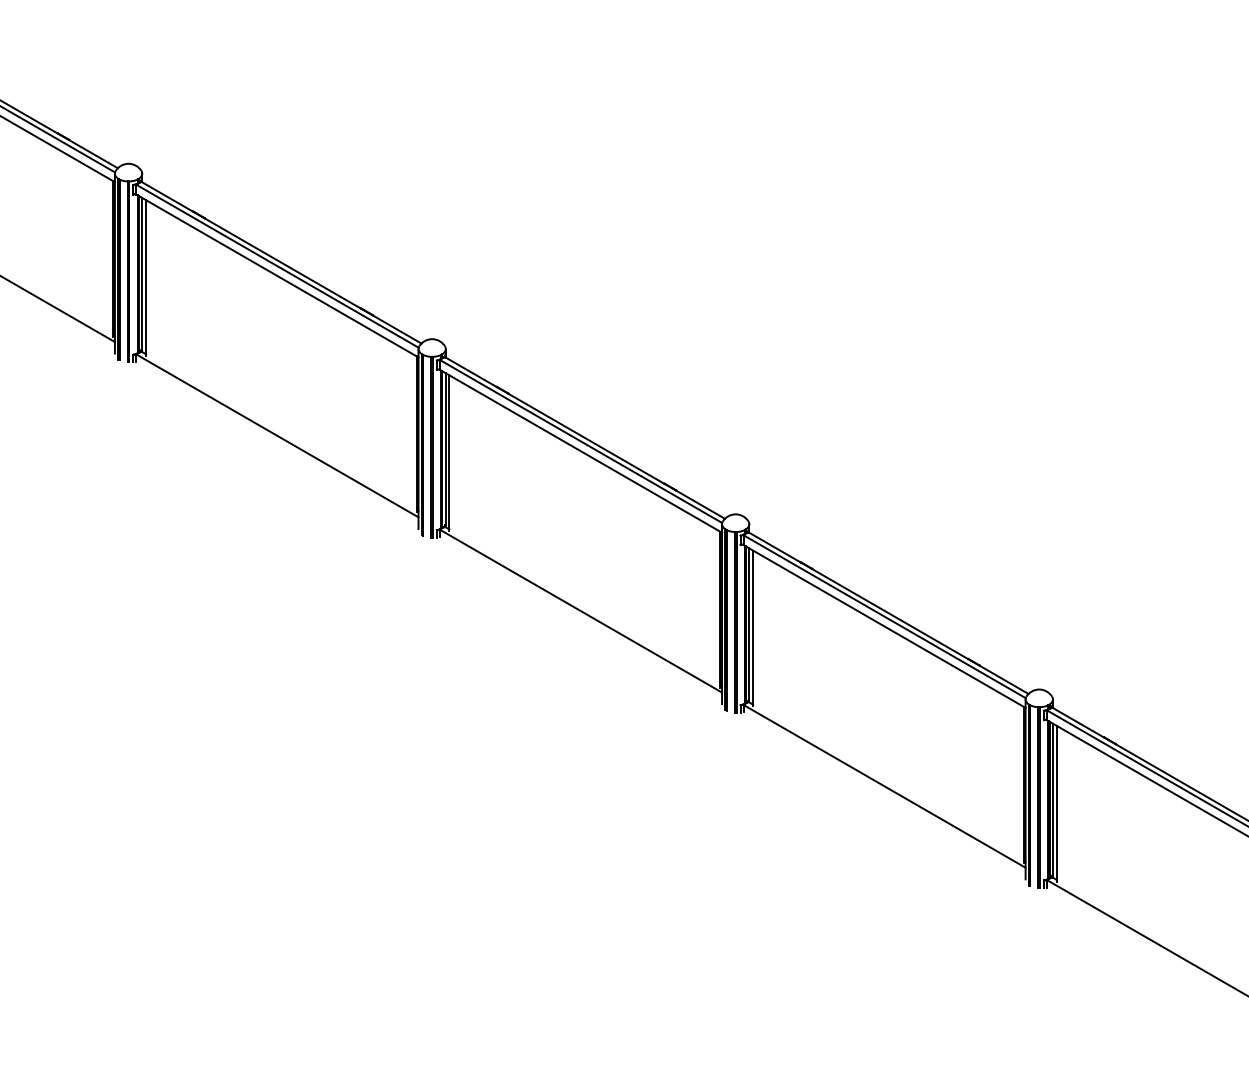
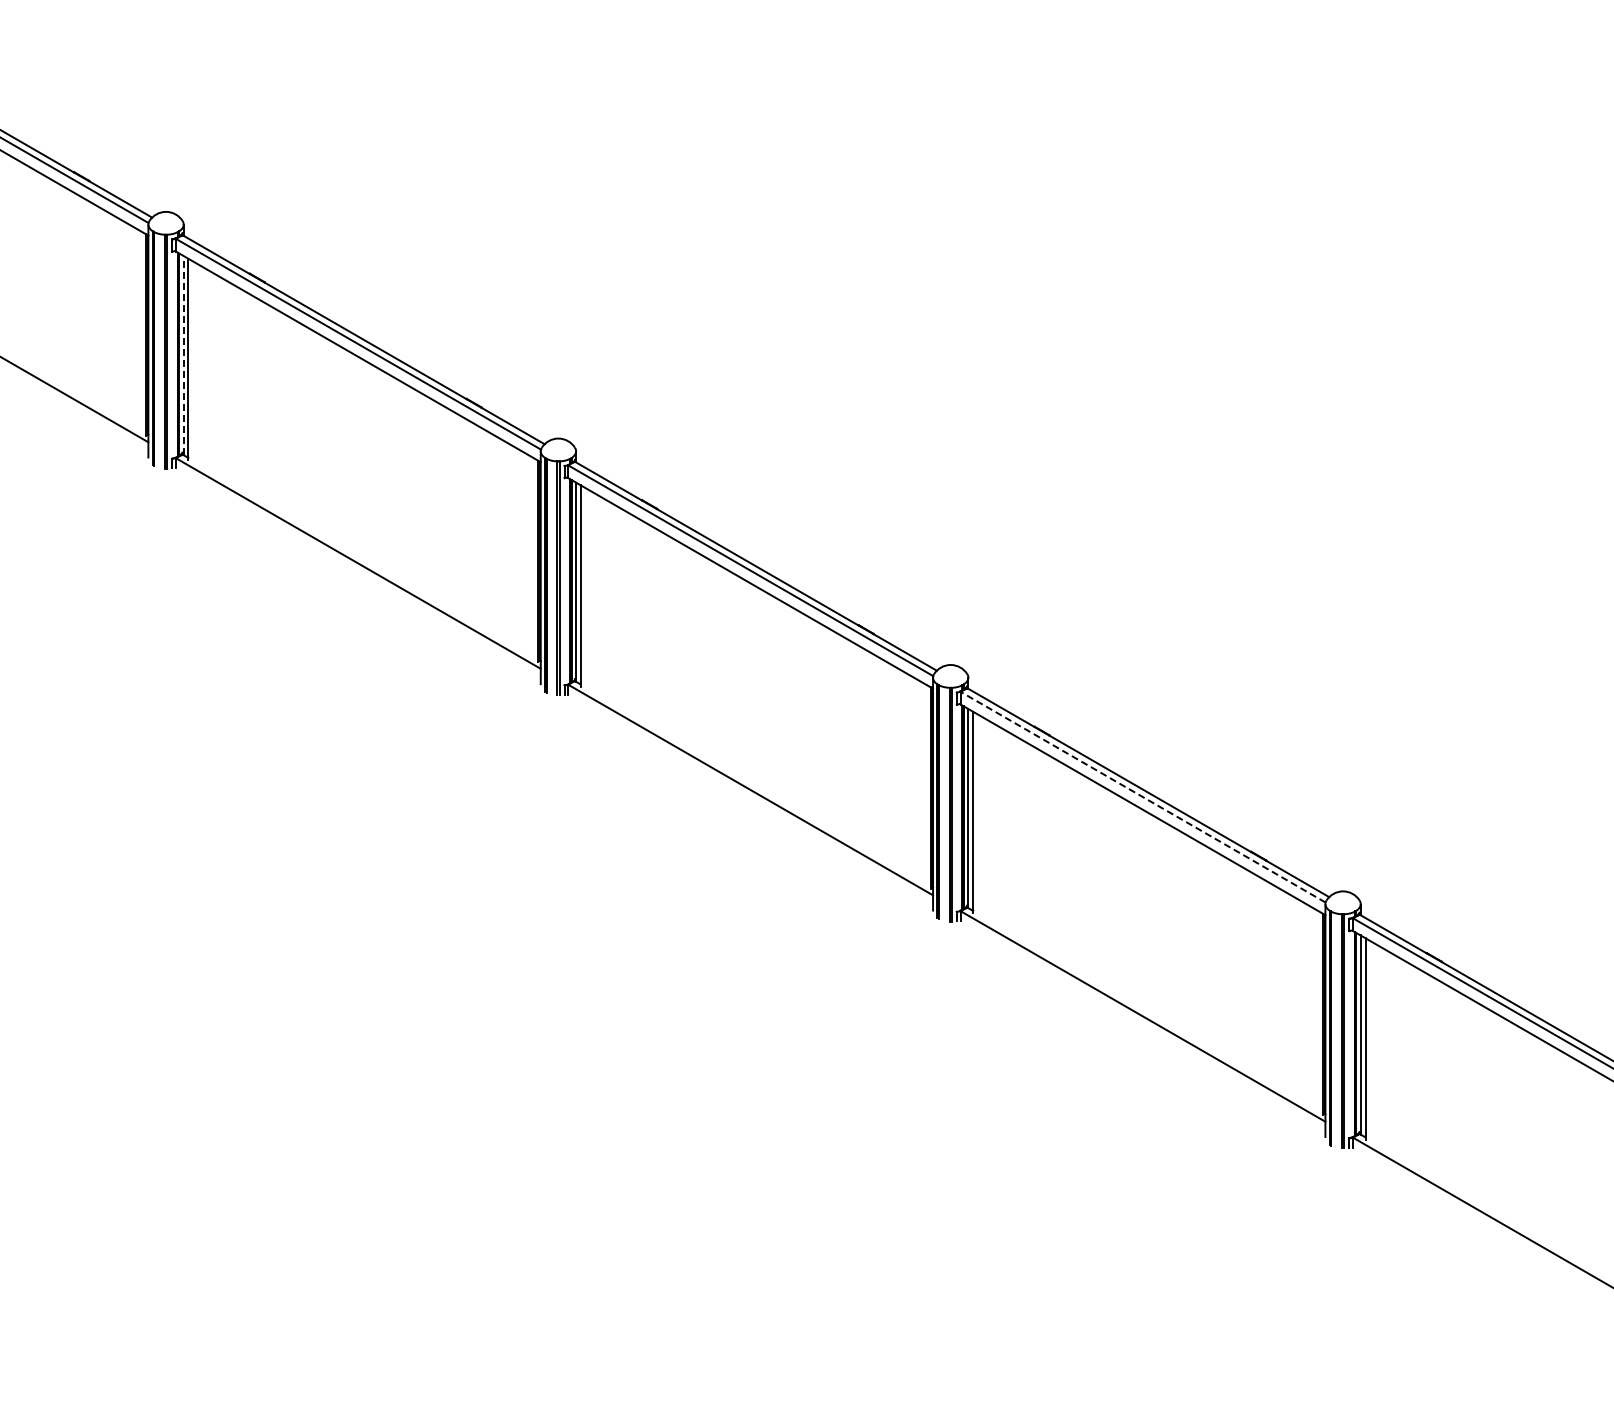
line: (142, 274) -> (183, 355), solid -> dashed
line: (884, 616) -> (1143, 797), solid -> dashed

